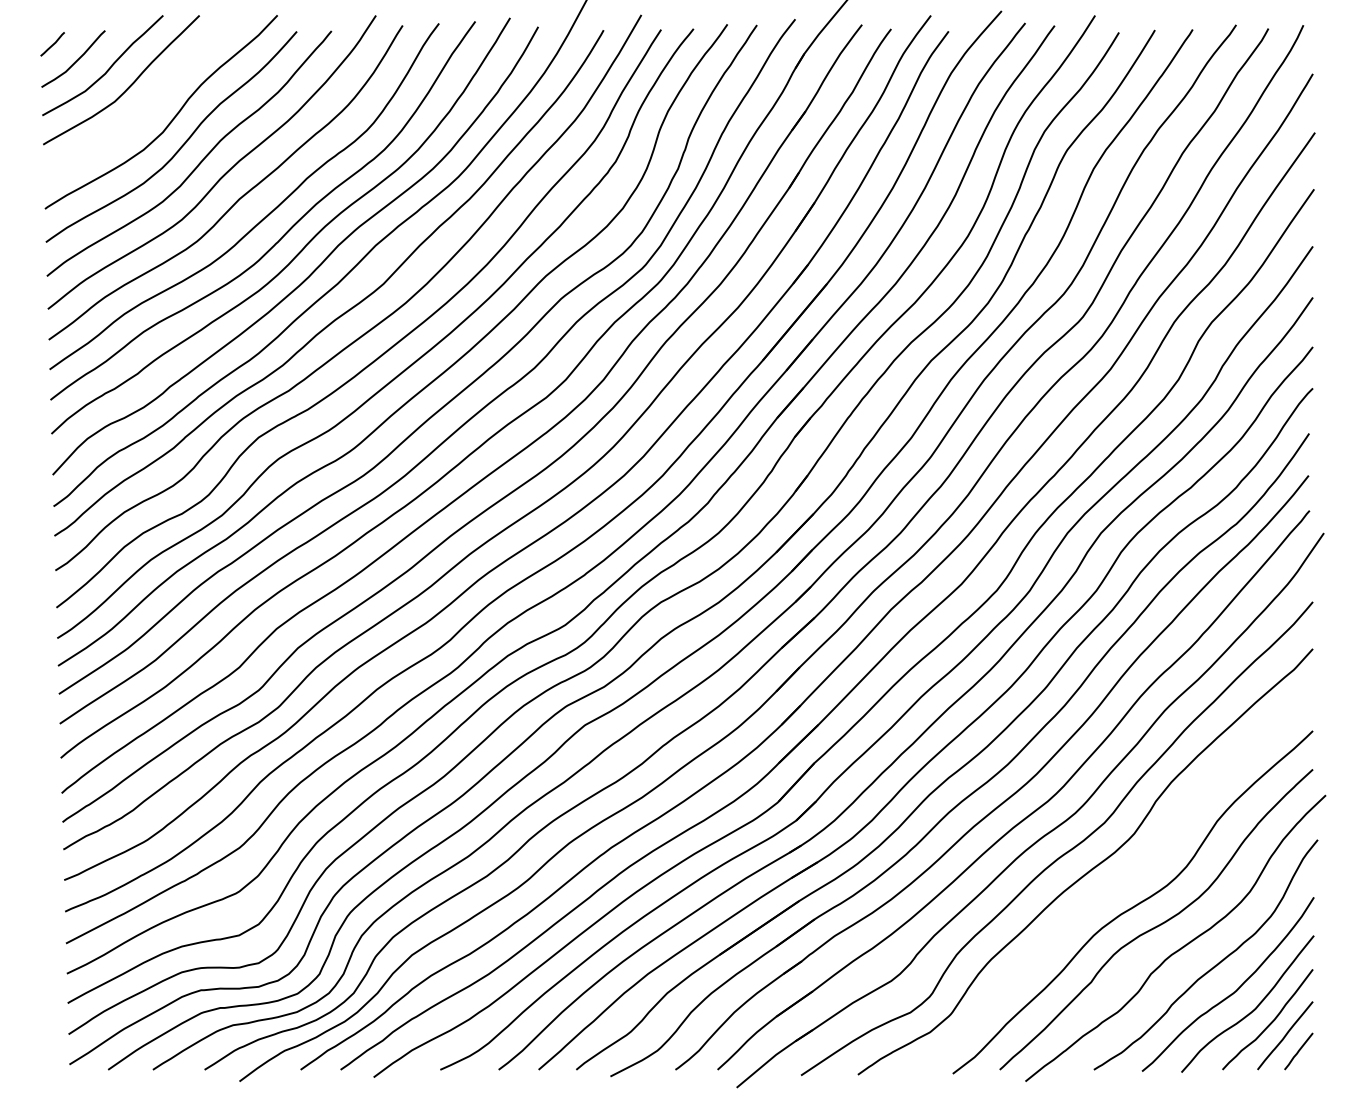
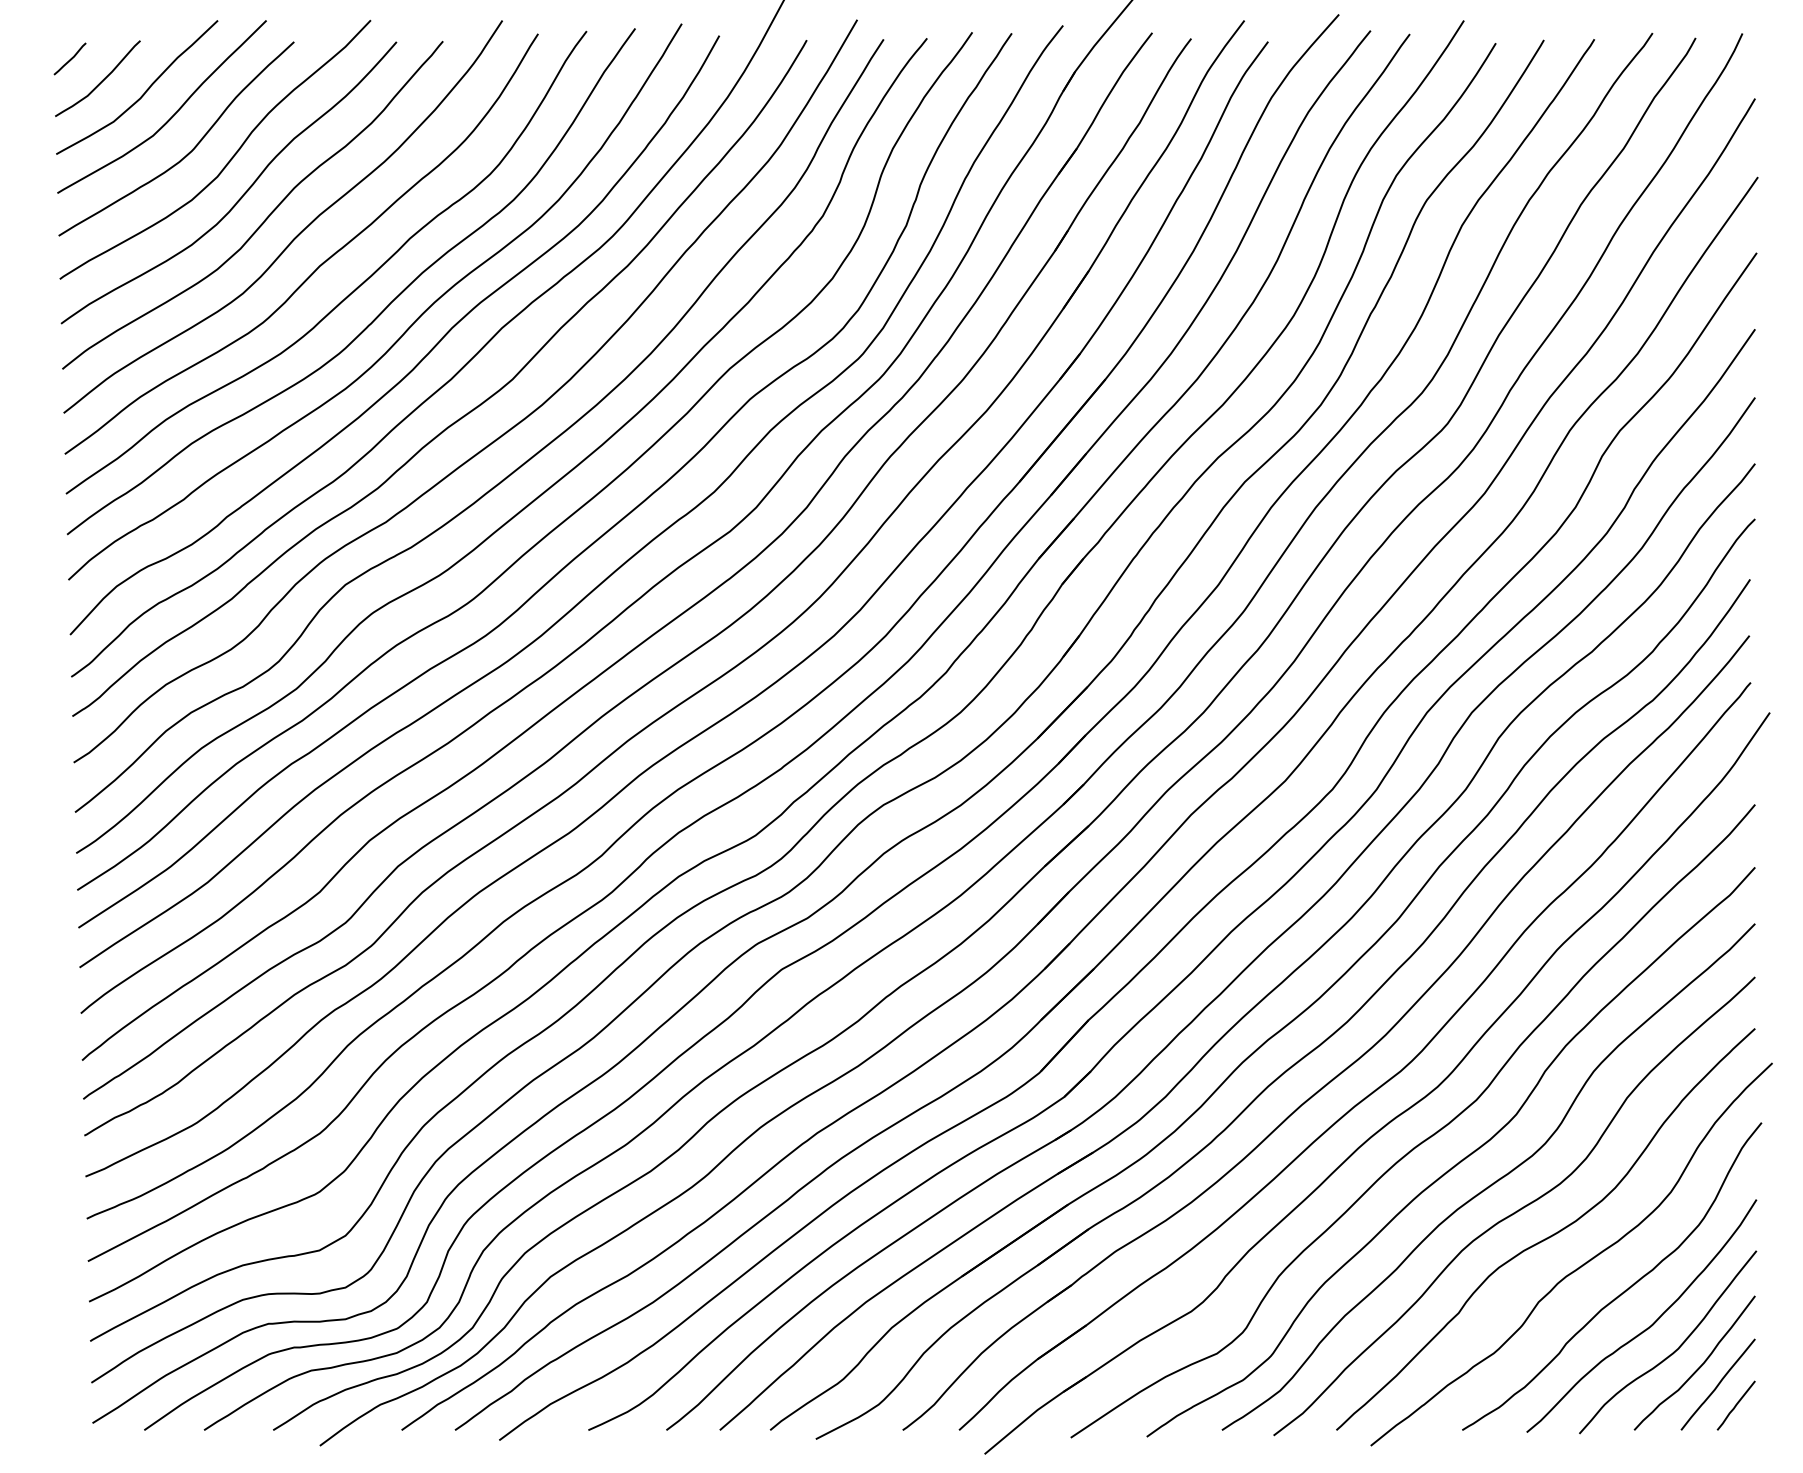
curve: (141, 113) -> (189, 151), added
curve: (1115, 885) -> (1491, 1183), added

